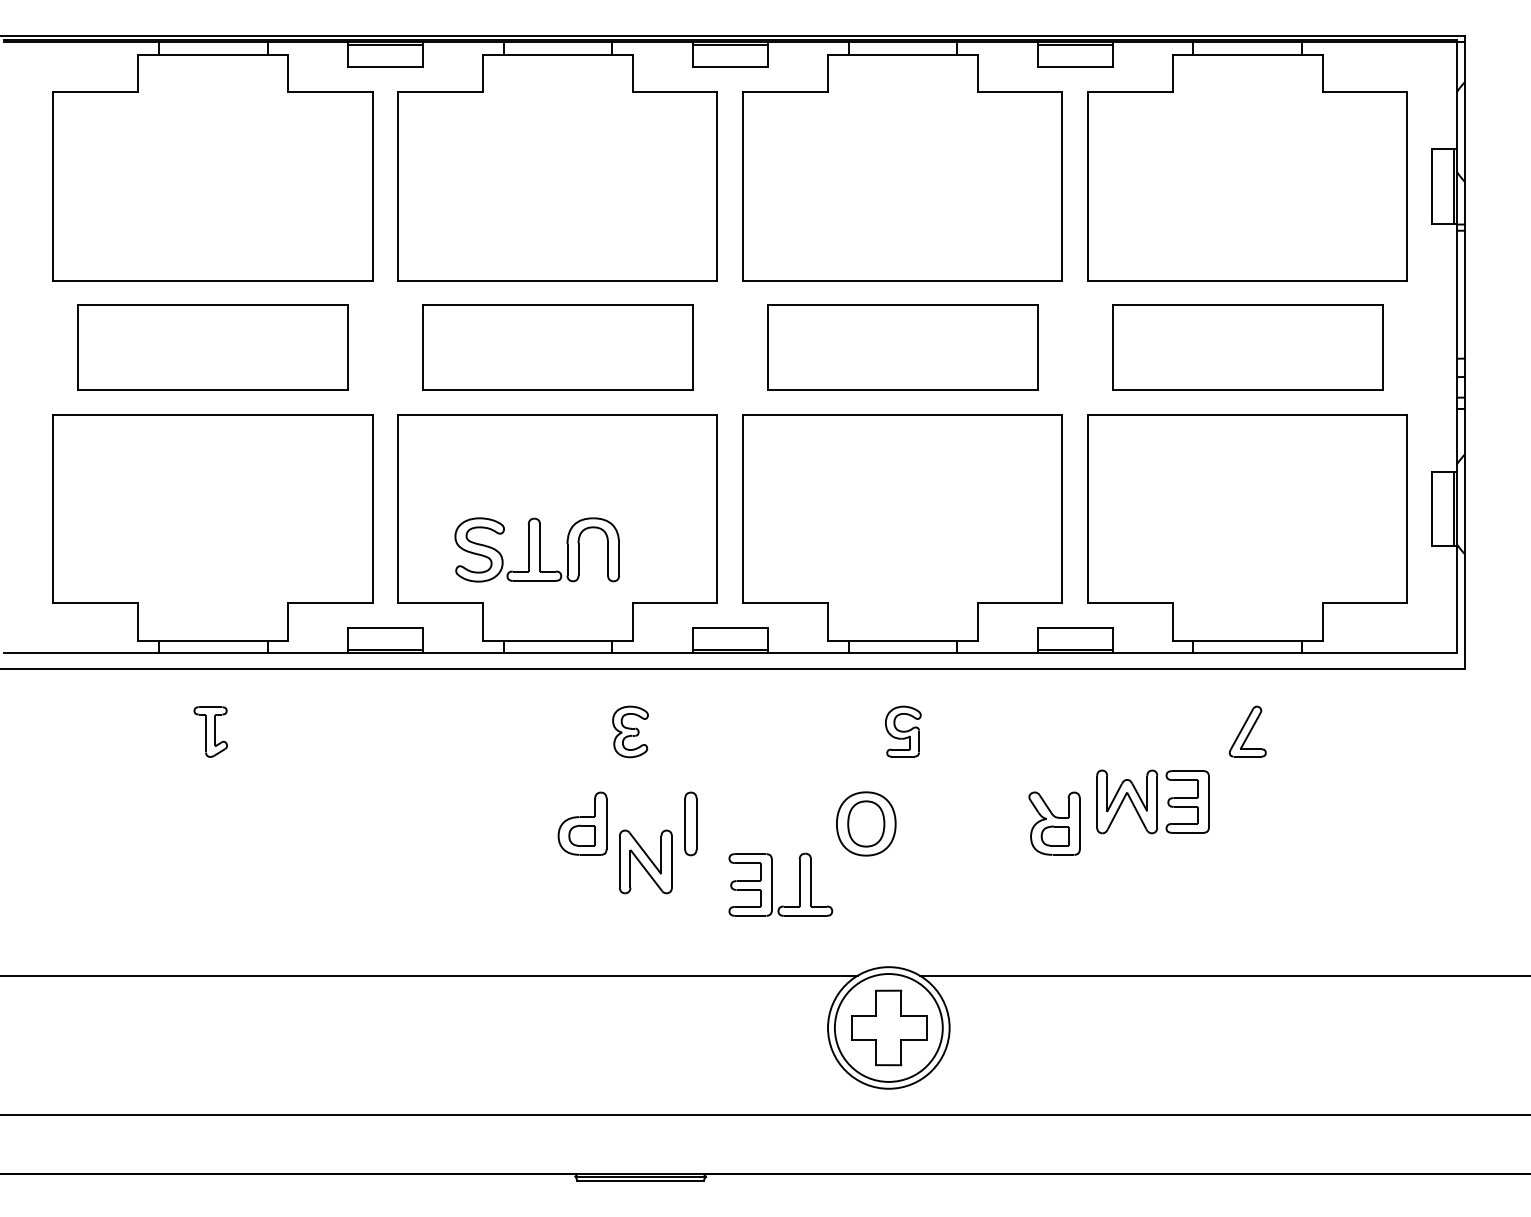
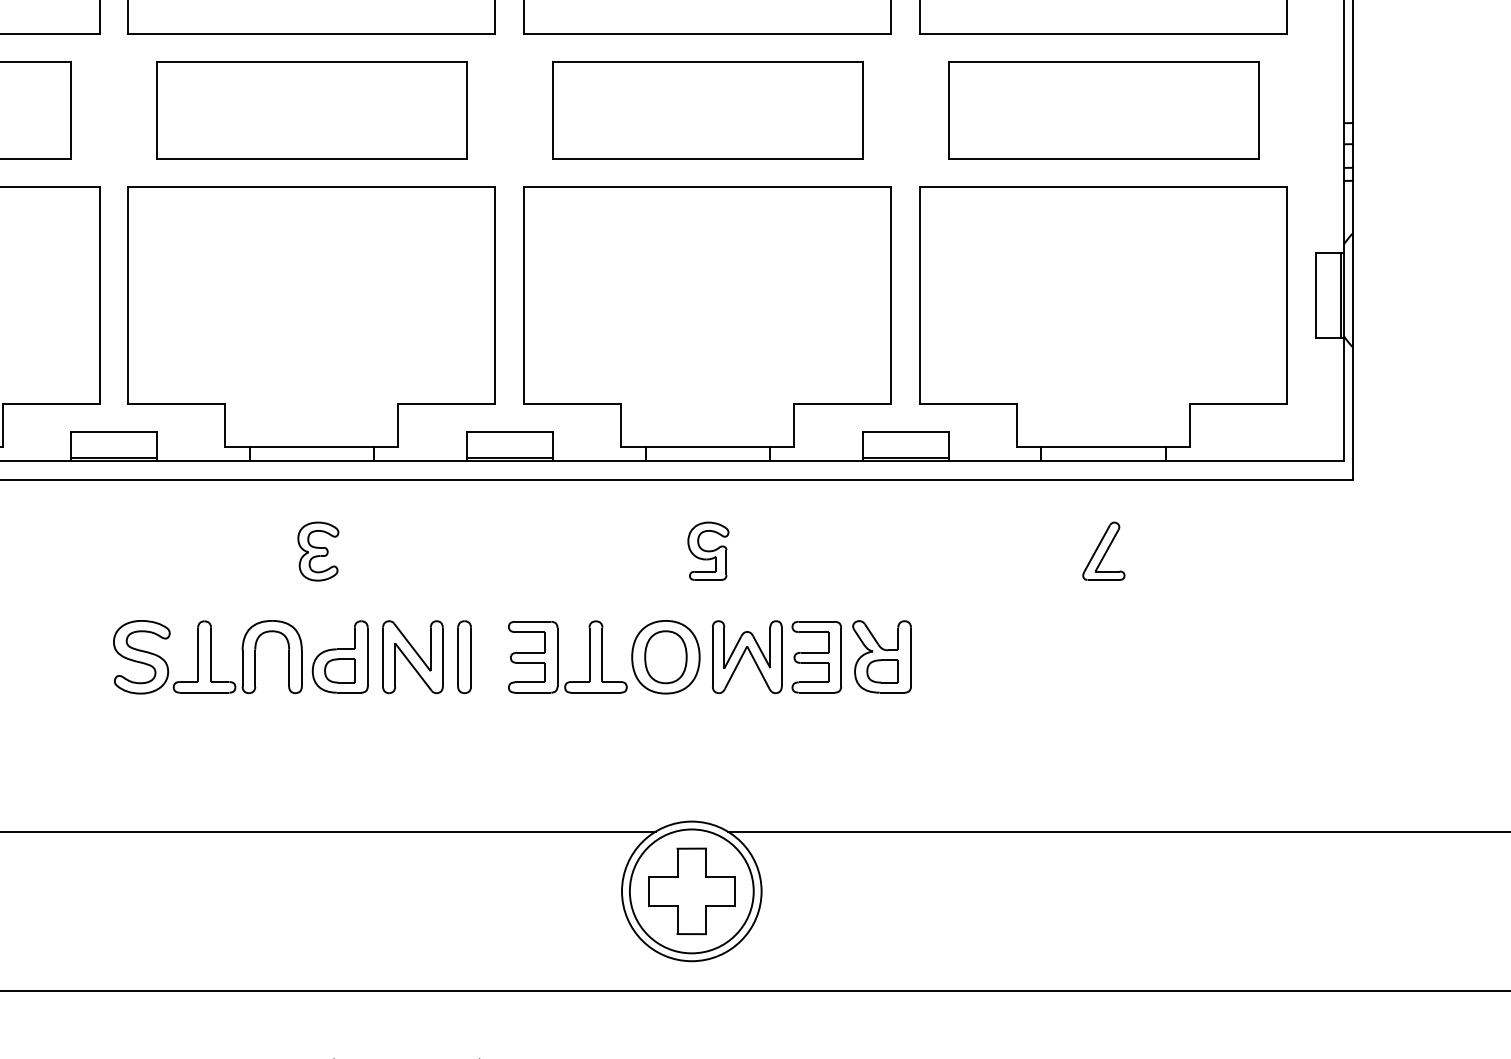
part: (536, 549) -> (207, 656), moved
part: (630, 731) -> (318, 551), moved
part: (1152, 801) -> (776, 656), moved
part: (645, 861) -> (412, 656), moved
part: (772, 884) -> (558, 656), moved

